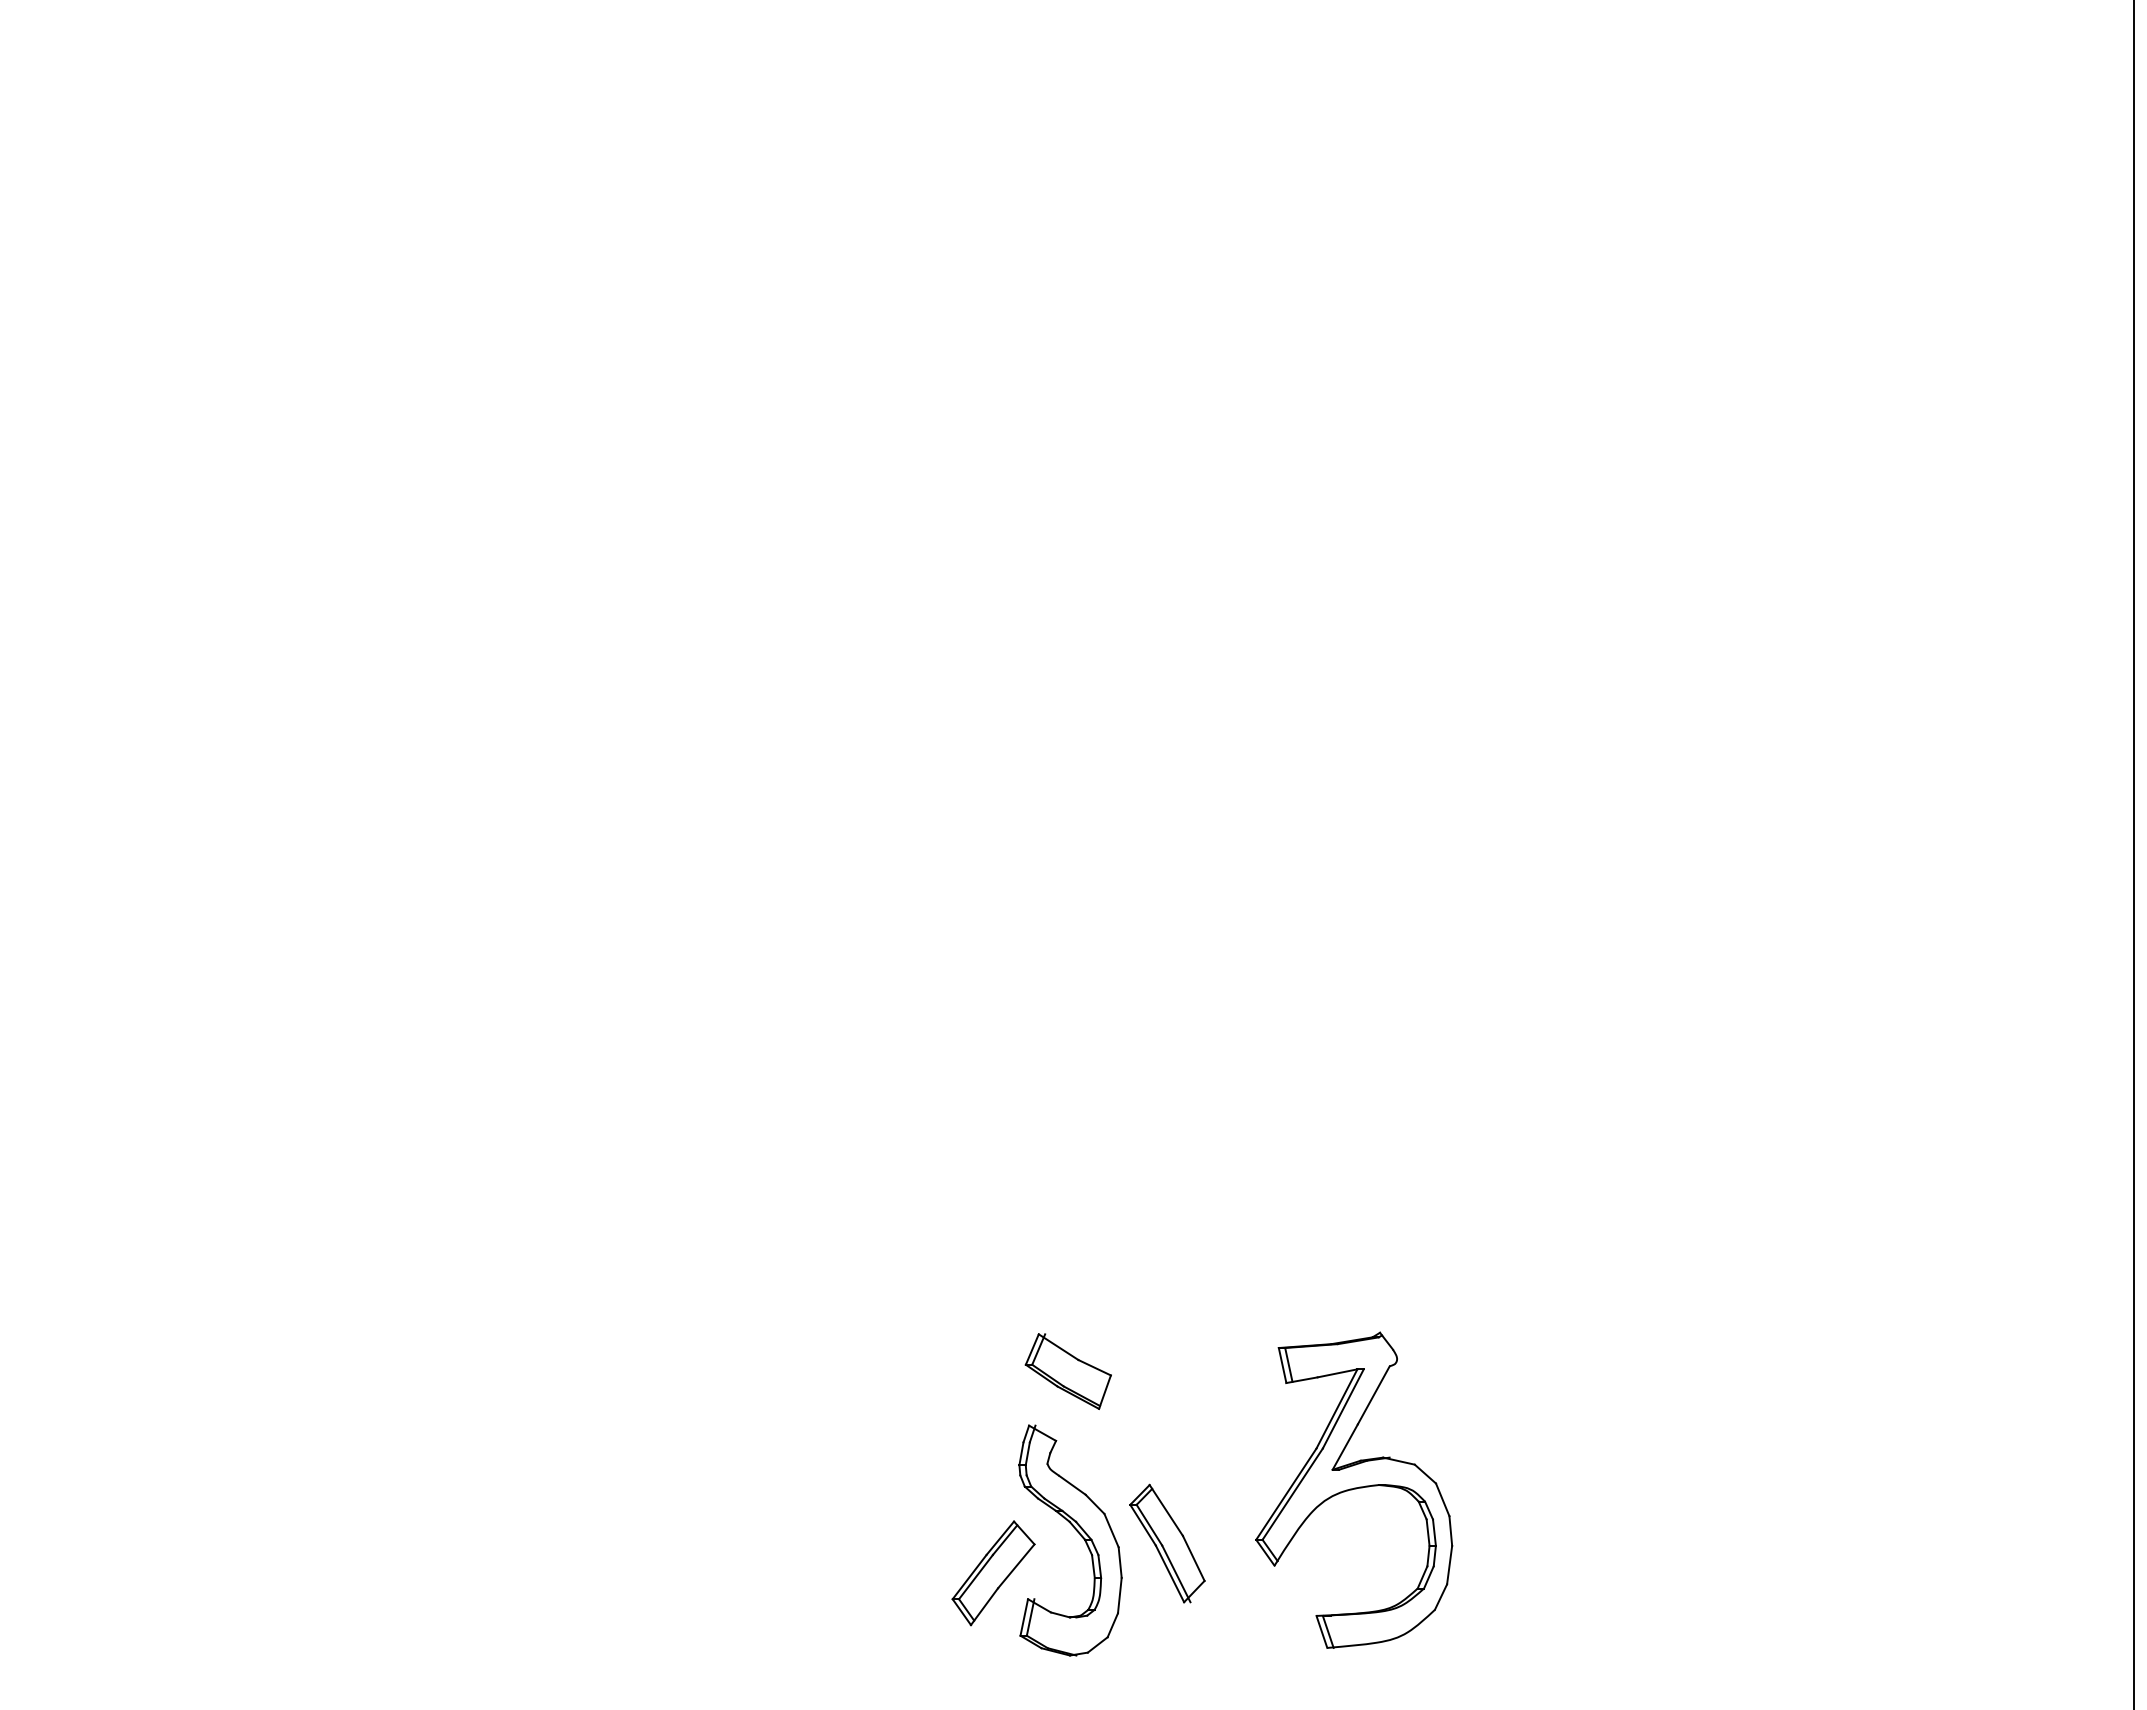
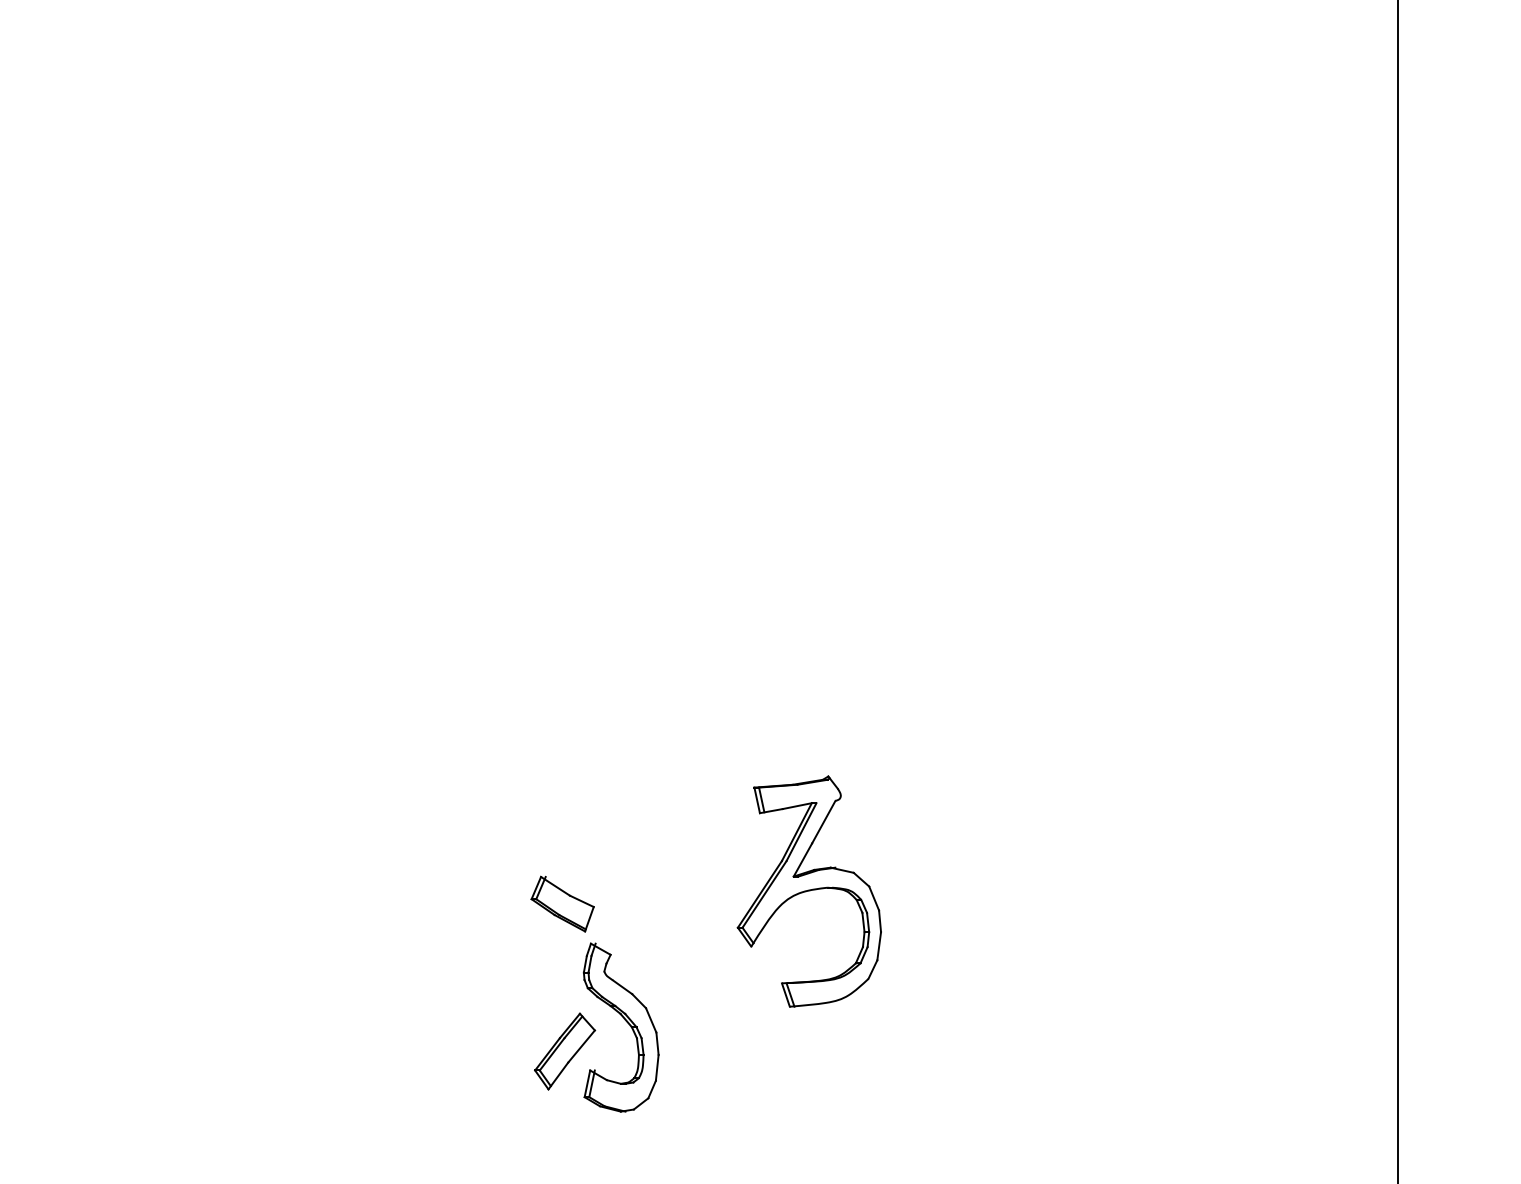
part: (1067, 1371) -> (562, 904), moved
part: (1354, 1489) -> (809, 890), moved
part: (1167, 1543) -> (692, 1029), removed

